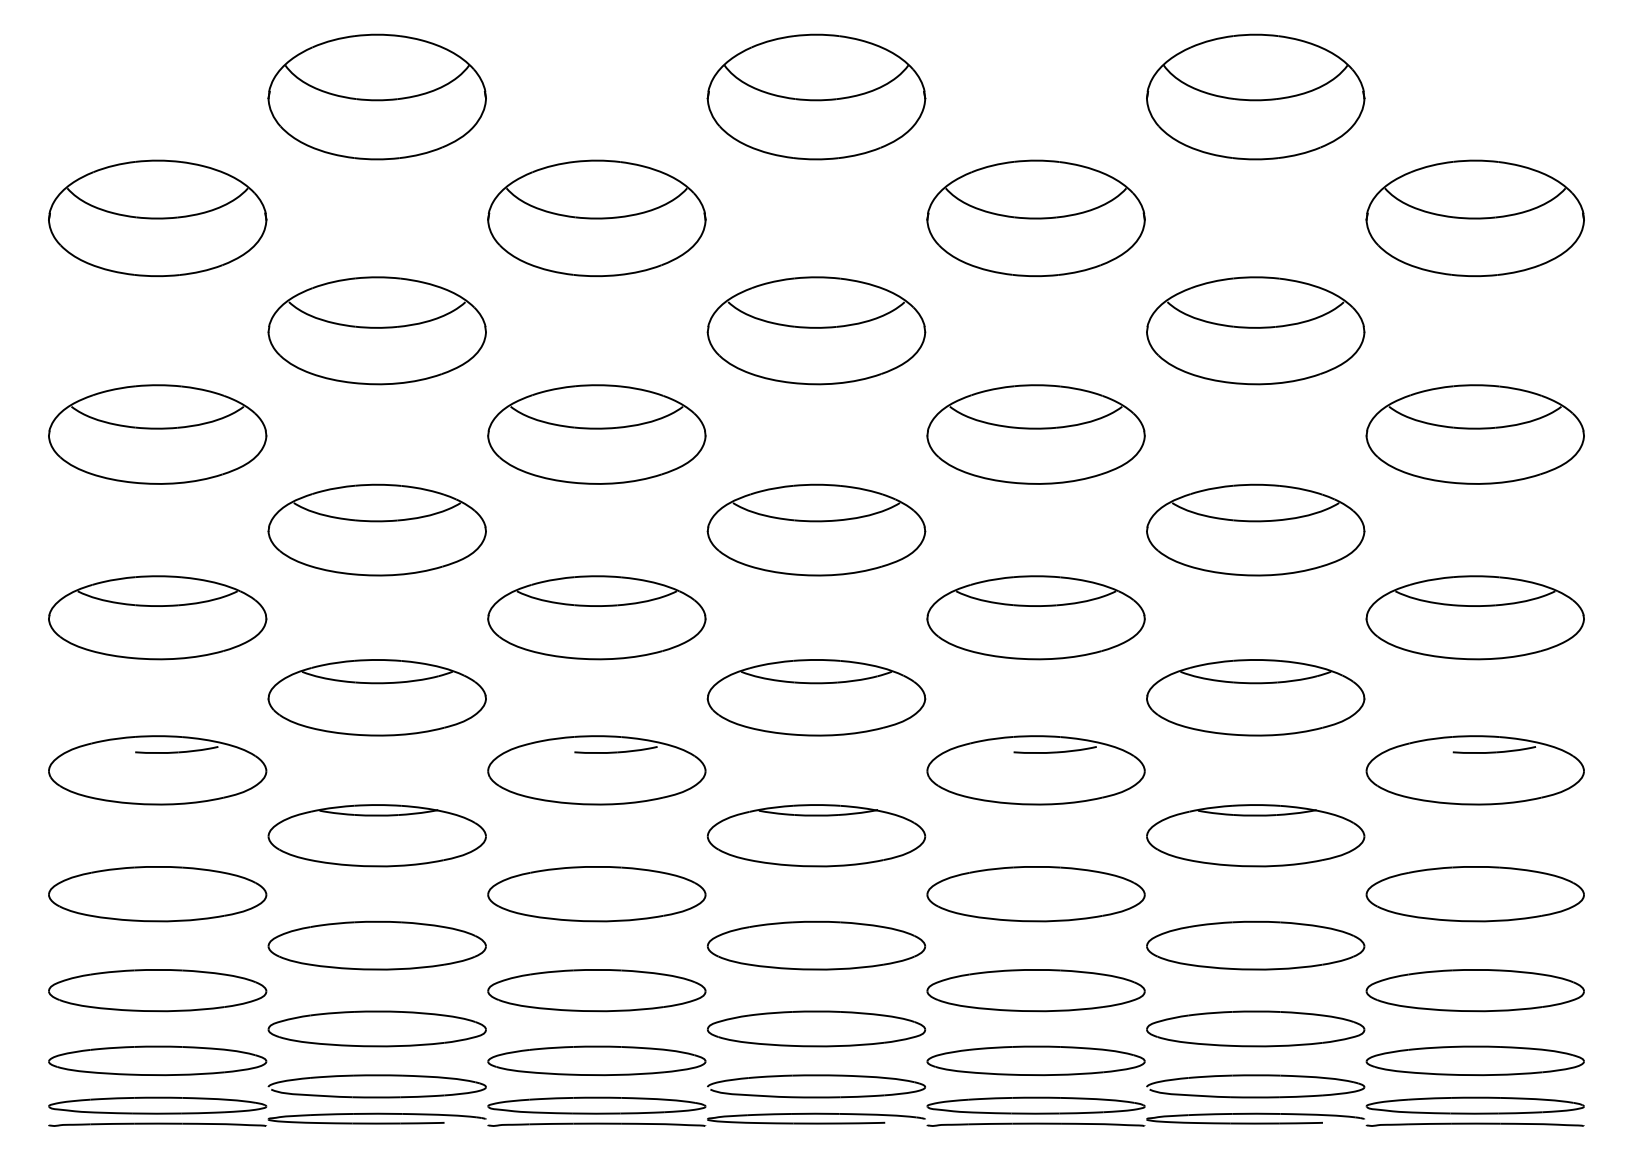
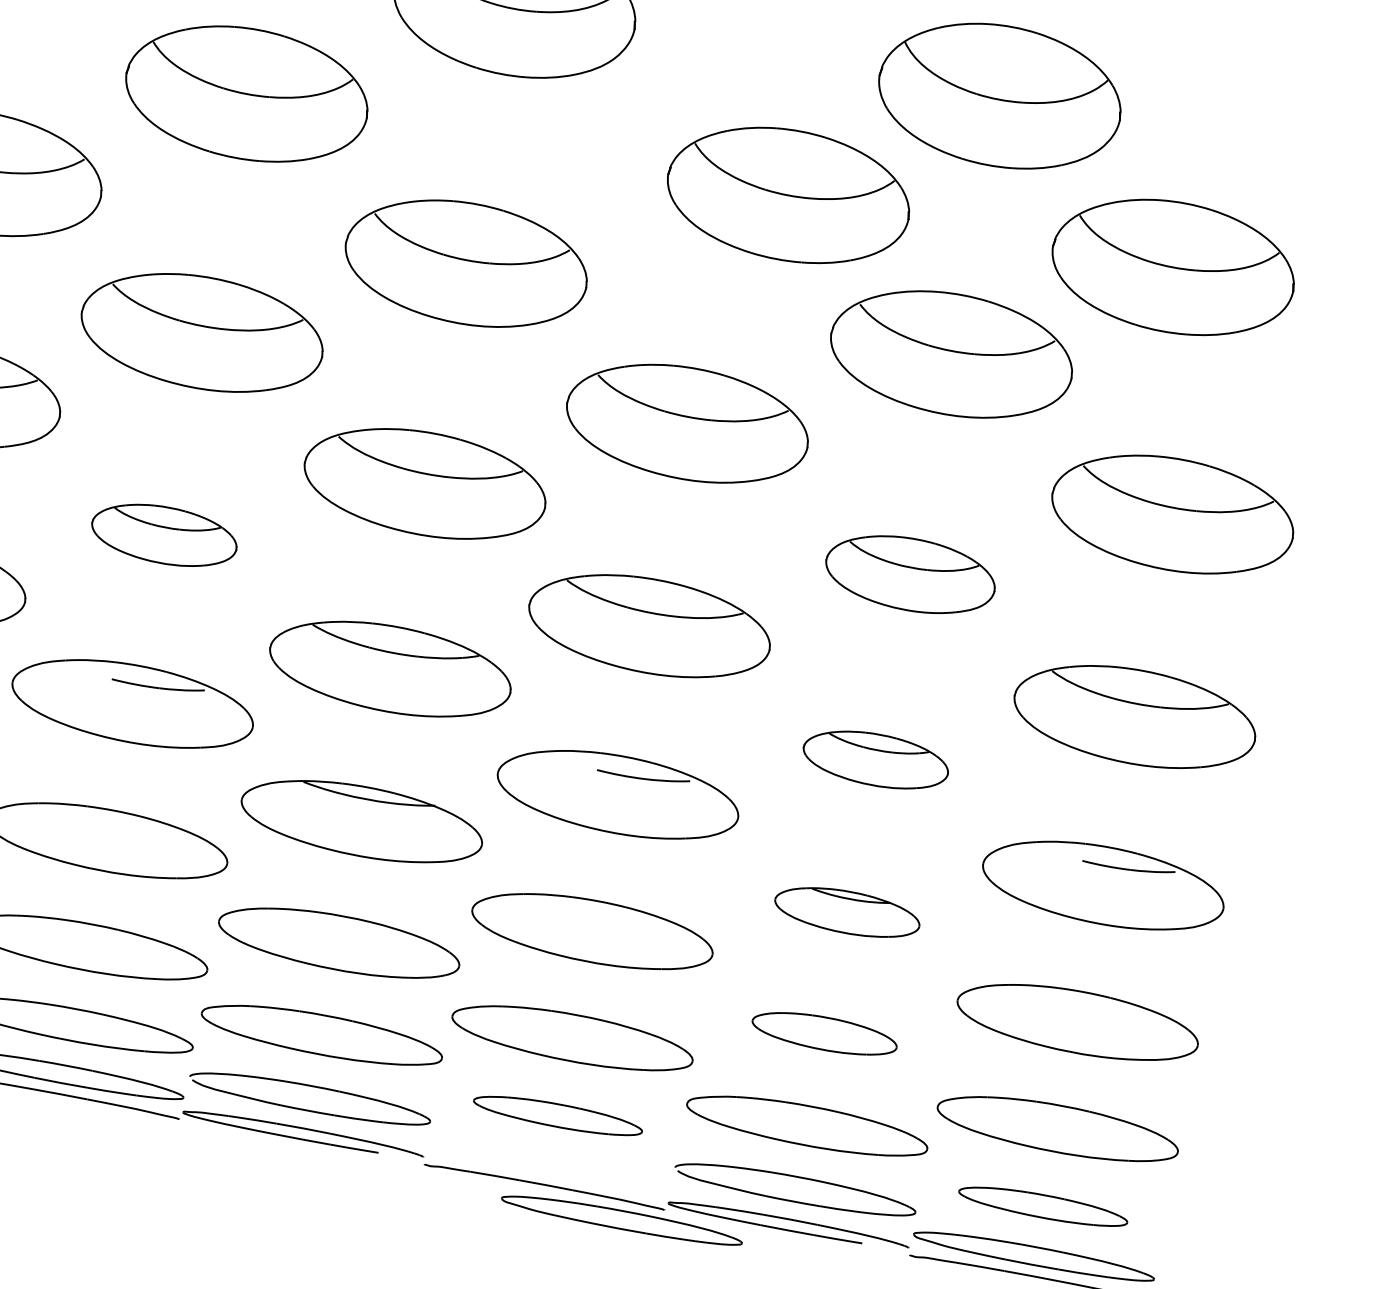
part: (1035, 218) -> (788, 195), moved
part: (1474, 218) -> (1172, 267), moved
part: (1255, 529) -> (910, 573), size x0.7
part: (596, 617) -> (164, 534), size x0.6
part: (1255, 697) -> (875, 759), size x0.6
part: (1255, 835) -> (847, 911), size x0.6
part: (1255, 945) -> (824, 1033), size x0.6
part: (1035, 1060) -> (557, 1115), size x0.7
part: (1474, 1060) -> (1042, 1205), size x0.7
part: (1035, 1105) -> (621, 1219), moved

